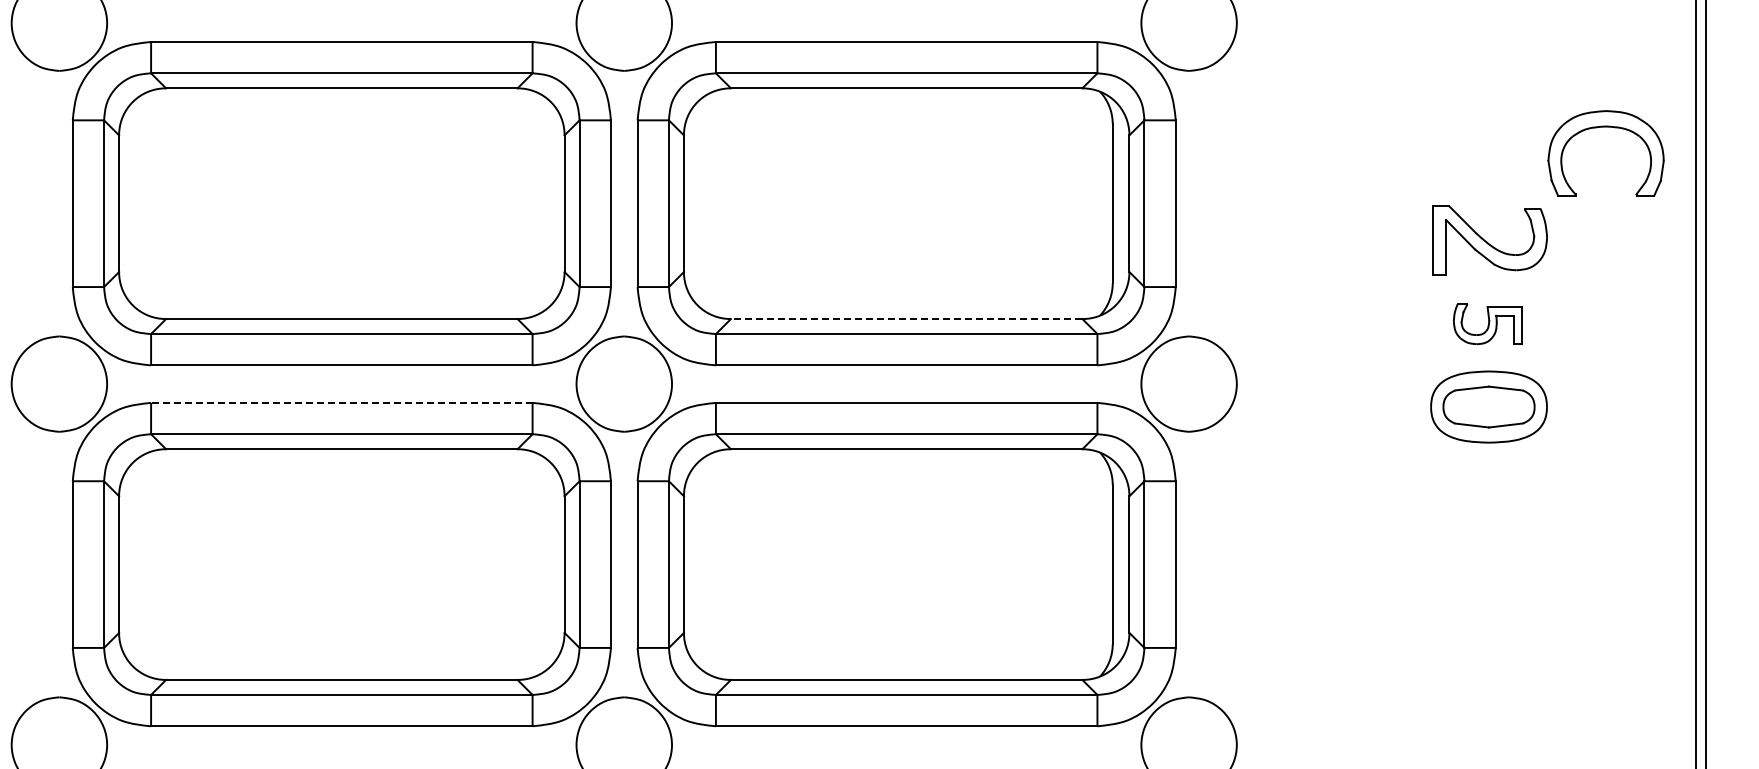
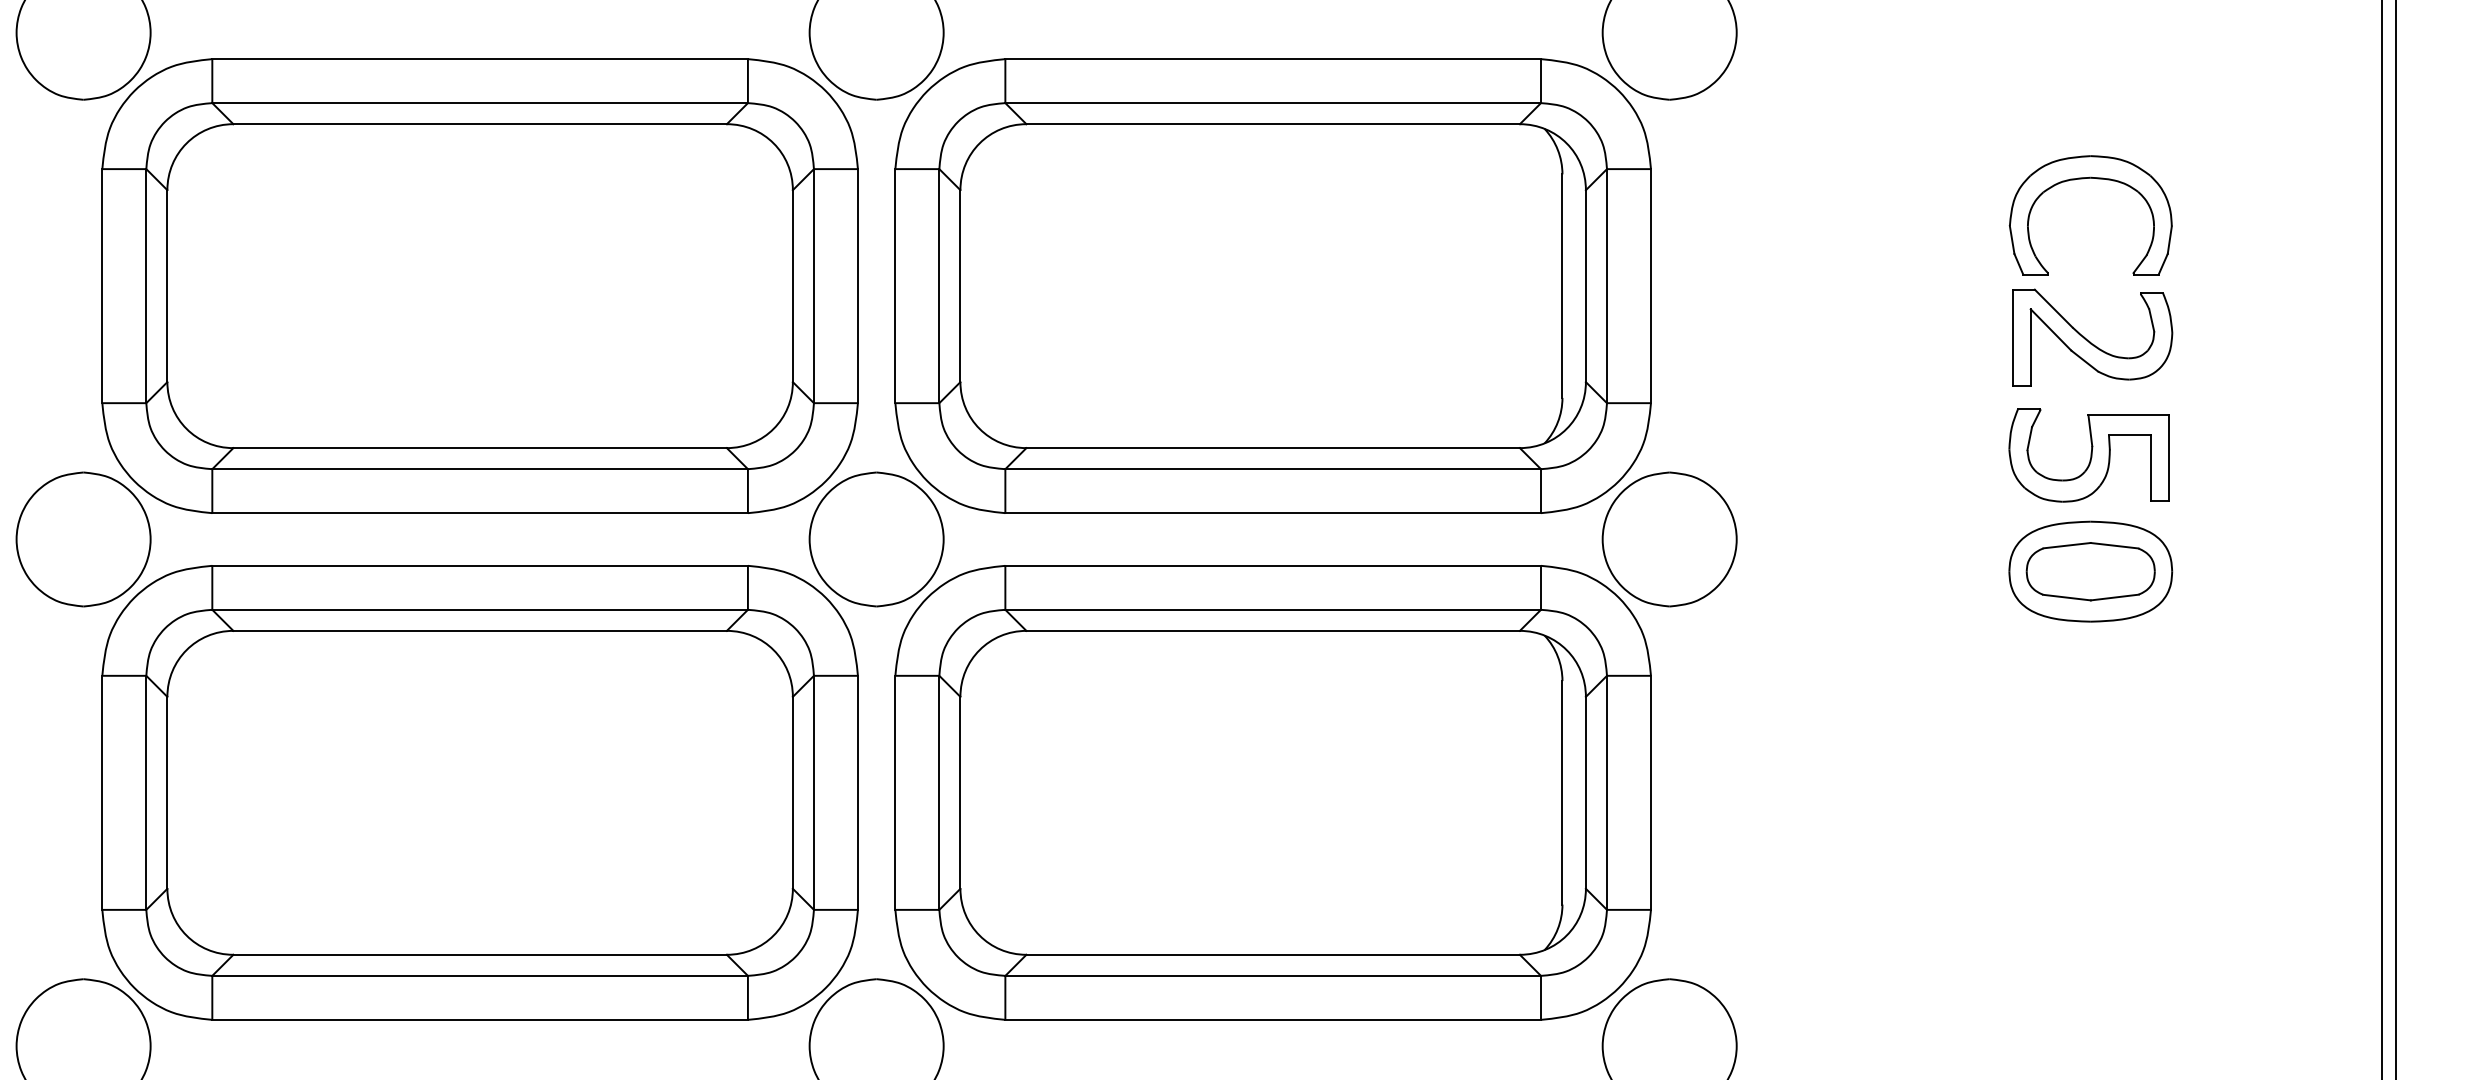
part: (1605, 127) -> (2090, 179), moved
line: (906, 319) -> (1272, 448), dashed -> solid
part: (1487, 324) -> (2088, 455), size x1.67
line: (341, 402) -> (479, 565), dashed -> solid

